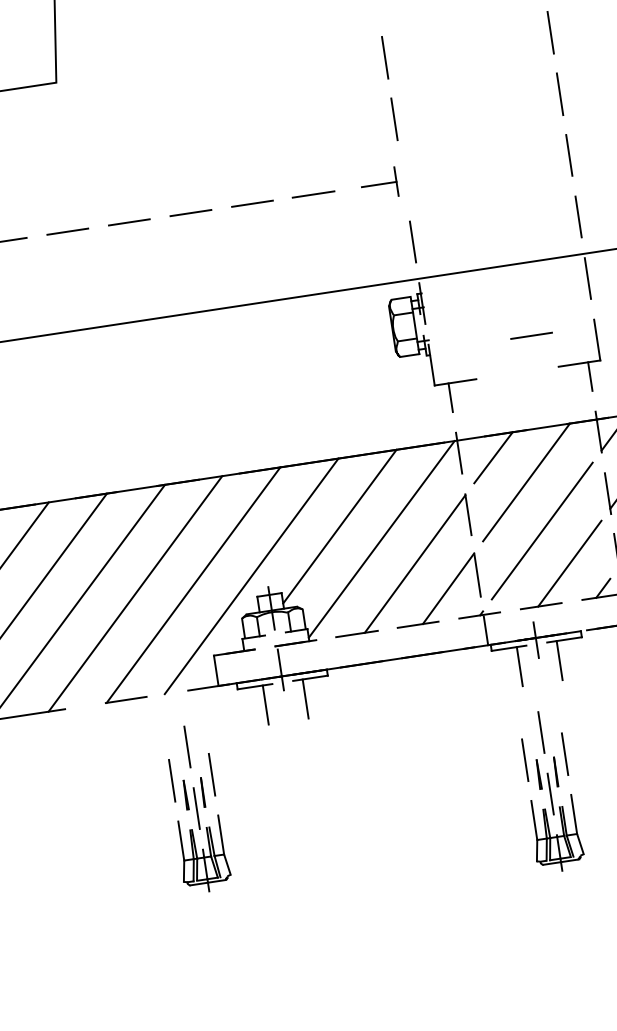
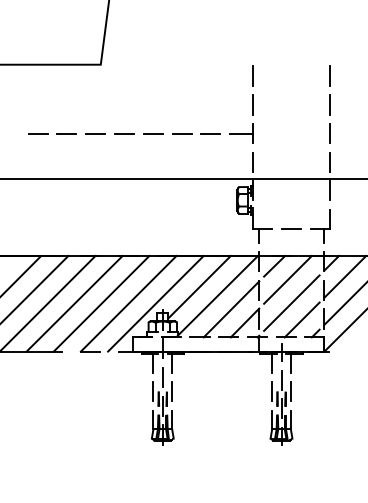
part: (379, 184) -> (241, 133), size x1.43
line: (531, 334) -> (291, 228), moved
part: (550, 791) -> (281, 407), moved
part: (196, 809) -> (162, 406), moved

